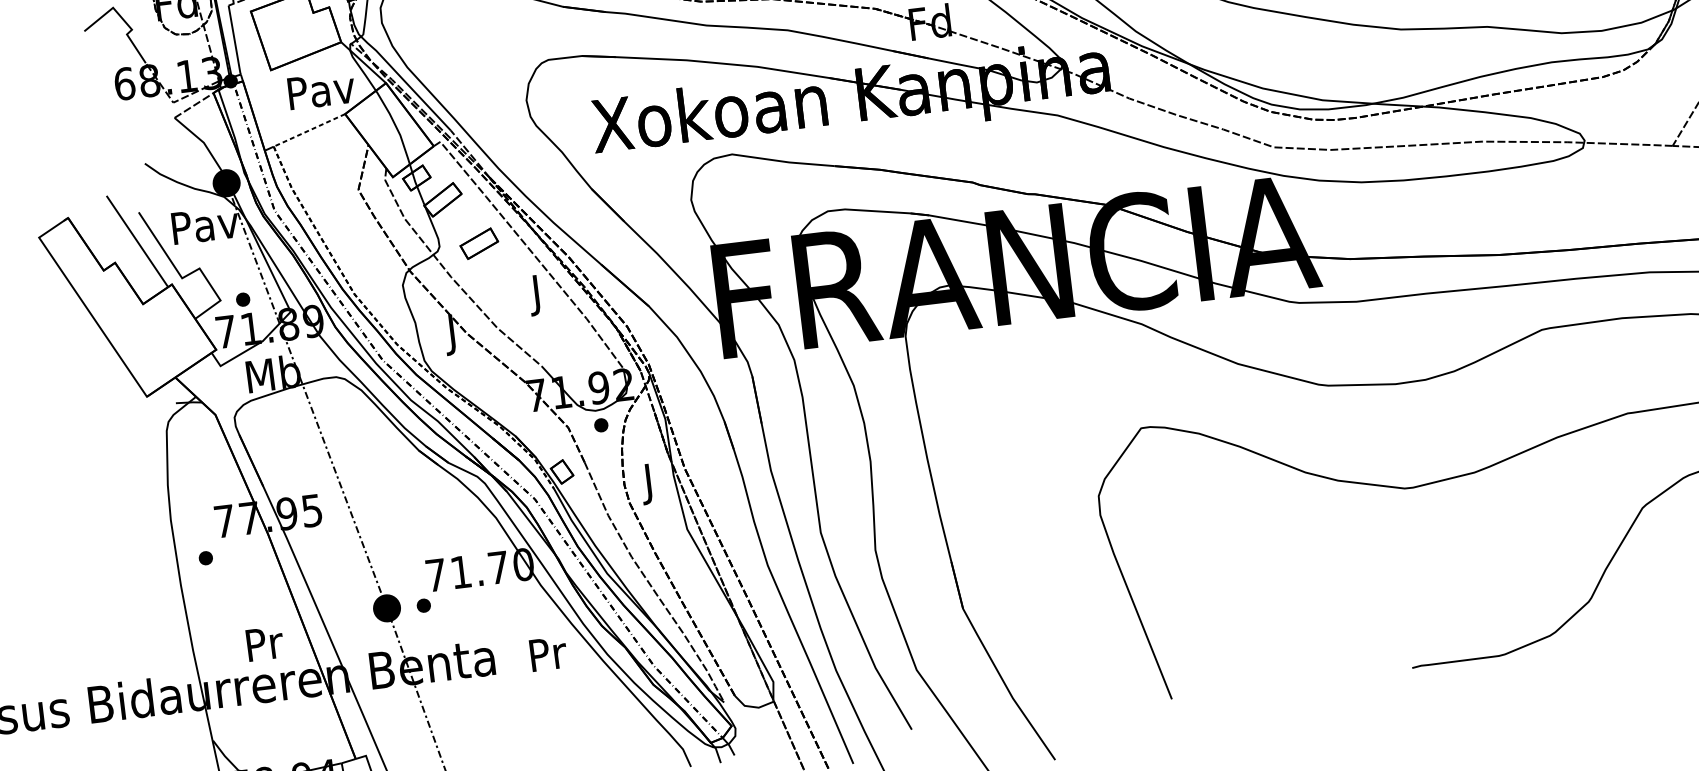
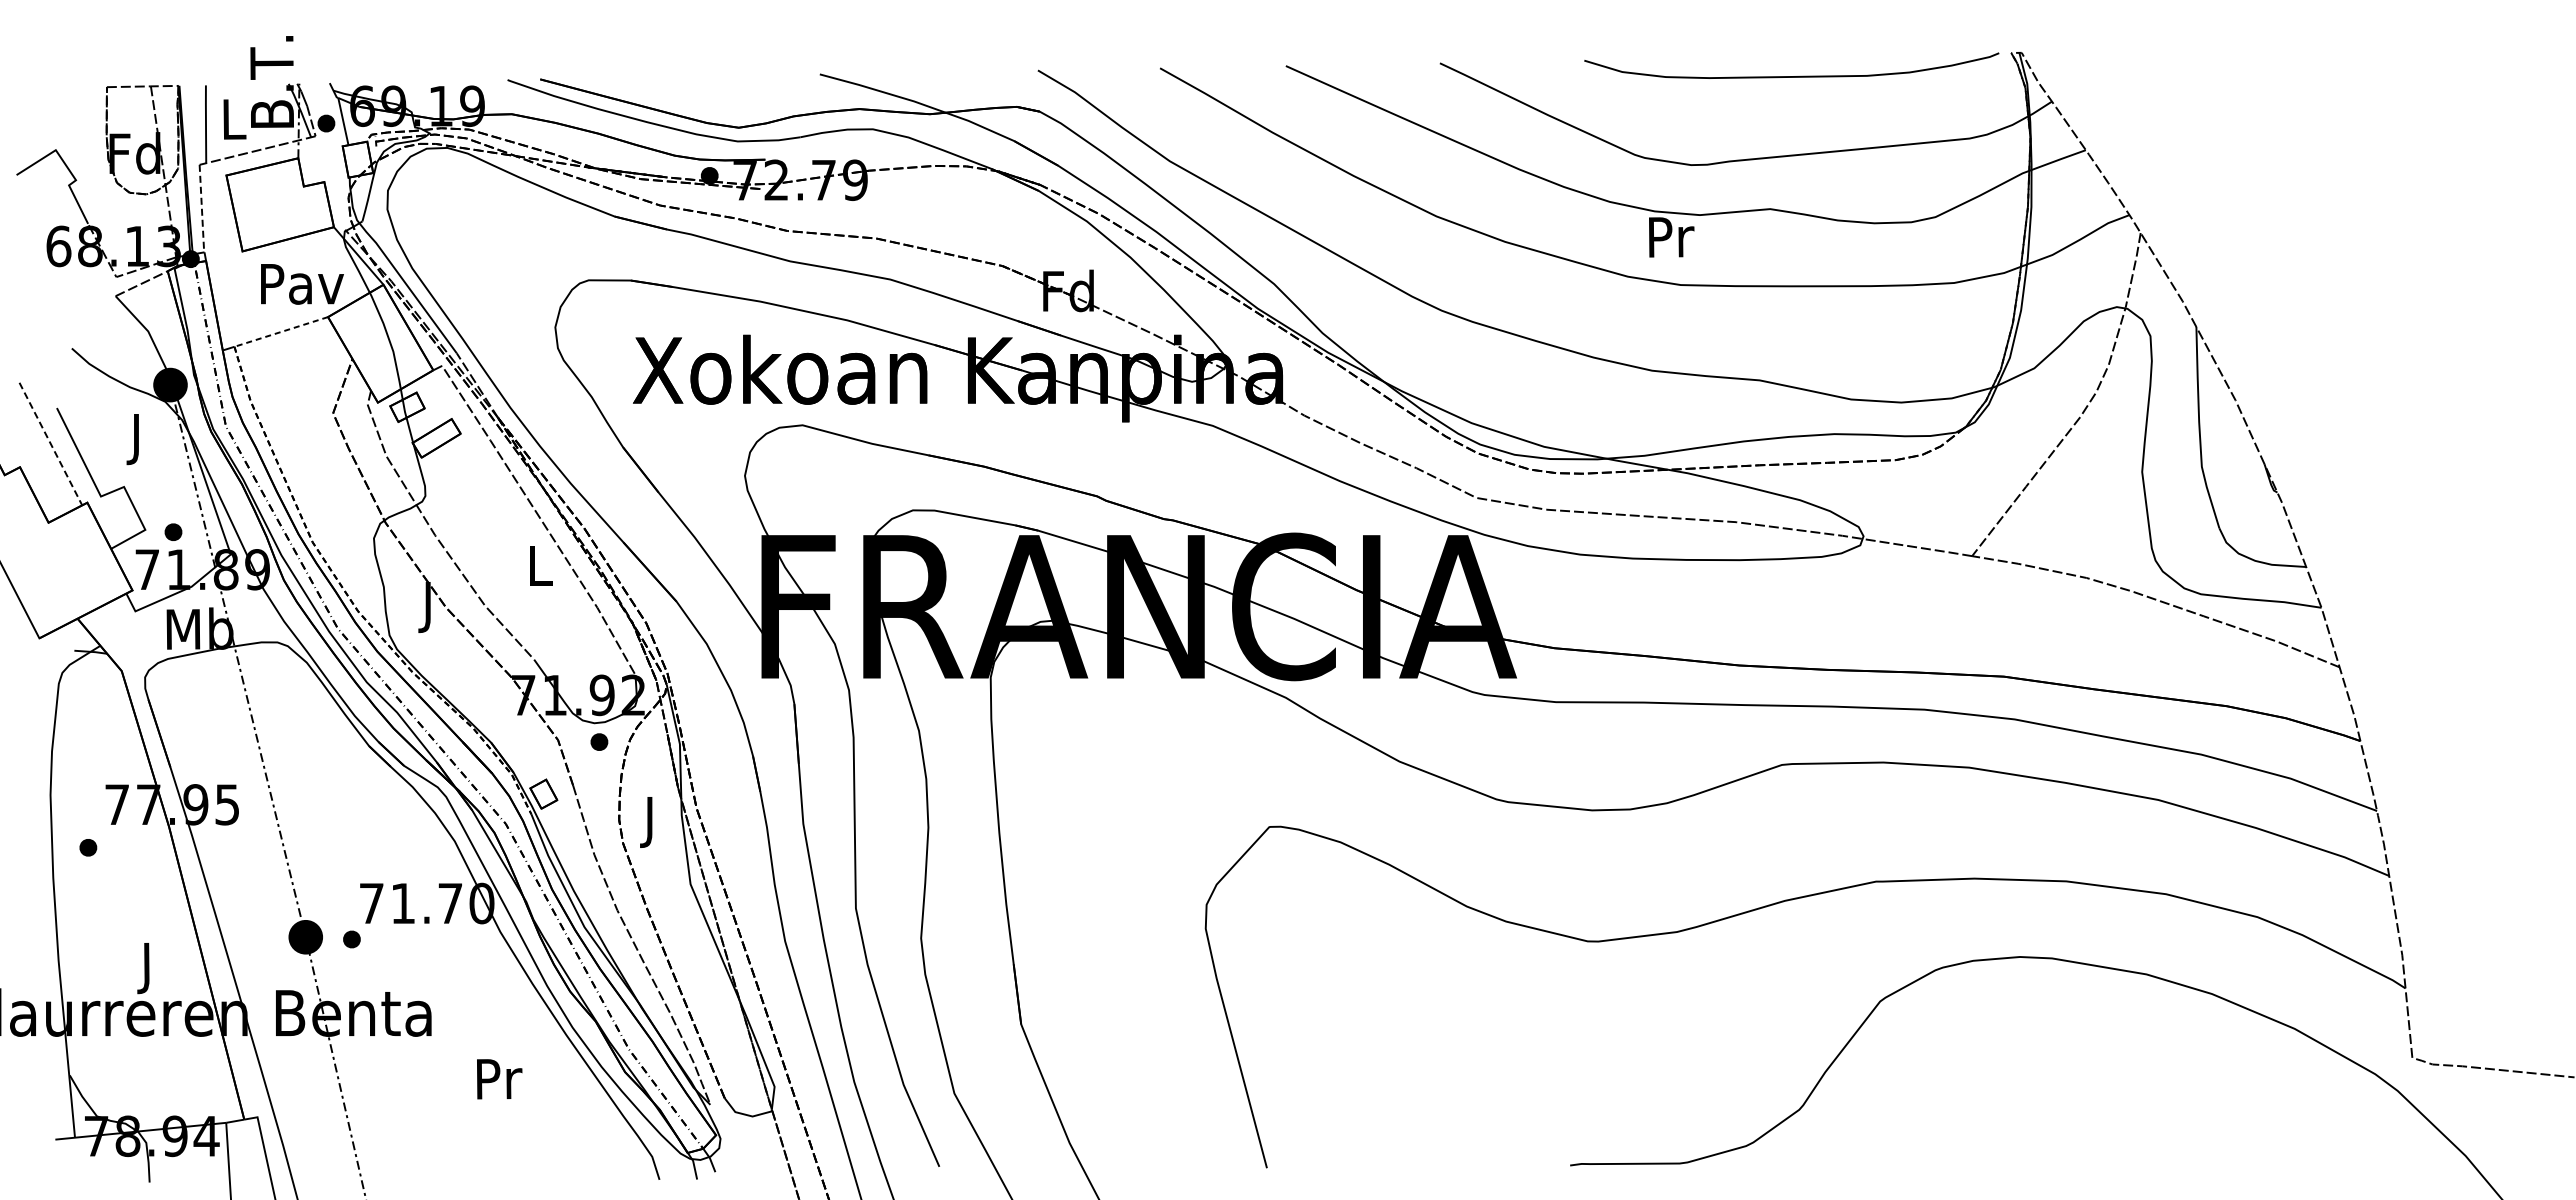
line: (234, 40) -> (201, 209), solid -> dashed
text: (205, 229) -> (137, 439), Pav -> J
line: (137, 241) -> (50, 444), solid -> dashed
part: (478, 244) -> (474, 498), removed
text: (538, 294) -> (540, 570), J -> L
text: (265, 648) -> (148, 968), Pr -> J
text: (548, 654) -> (499, 1079), moved

